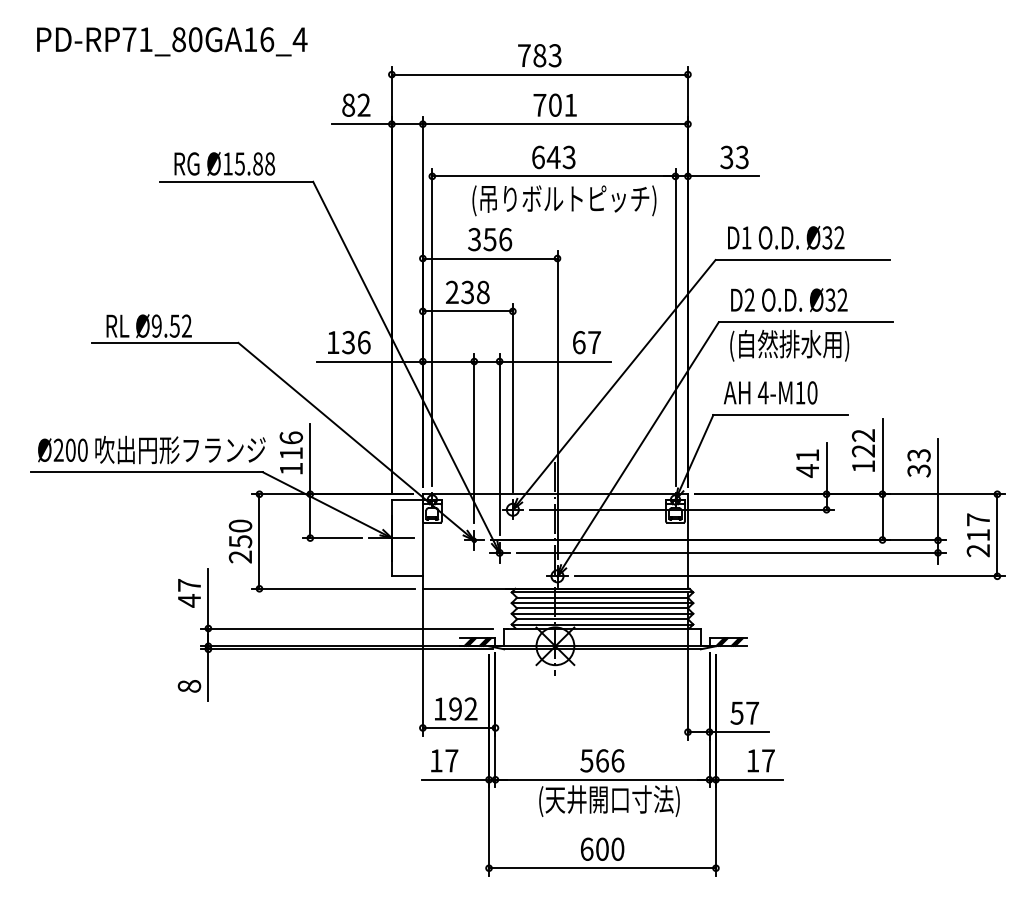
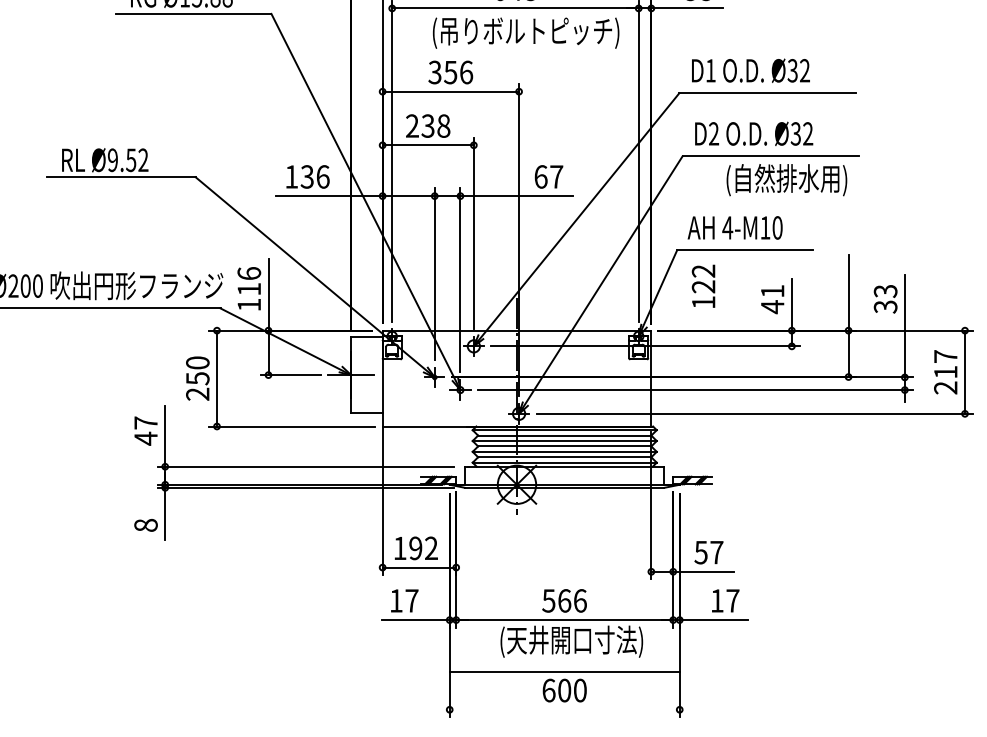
text: (789, 345) -> (786, 179), moved
text: (863, 450) -> (703, 286), moved
line: (602, 868) -> (564, 672), moved

